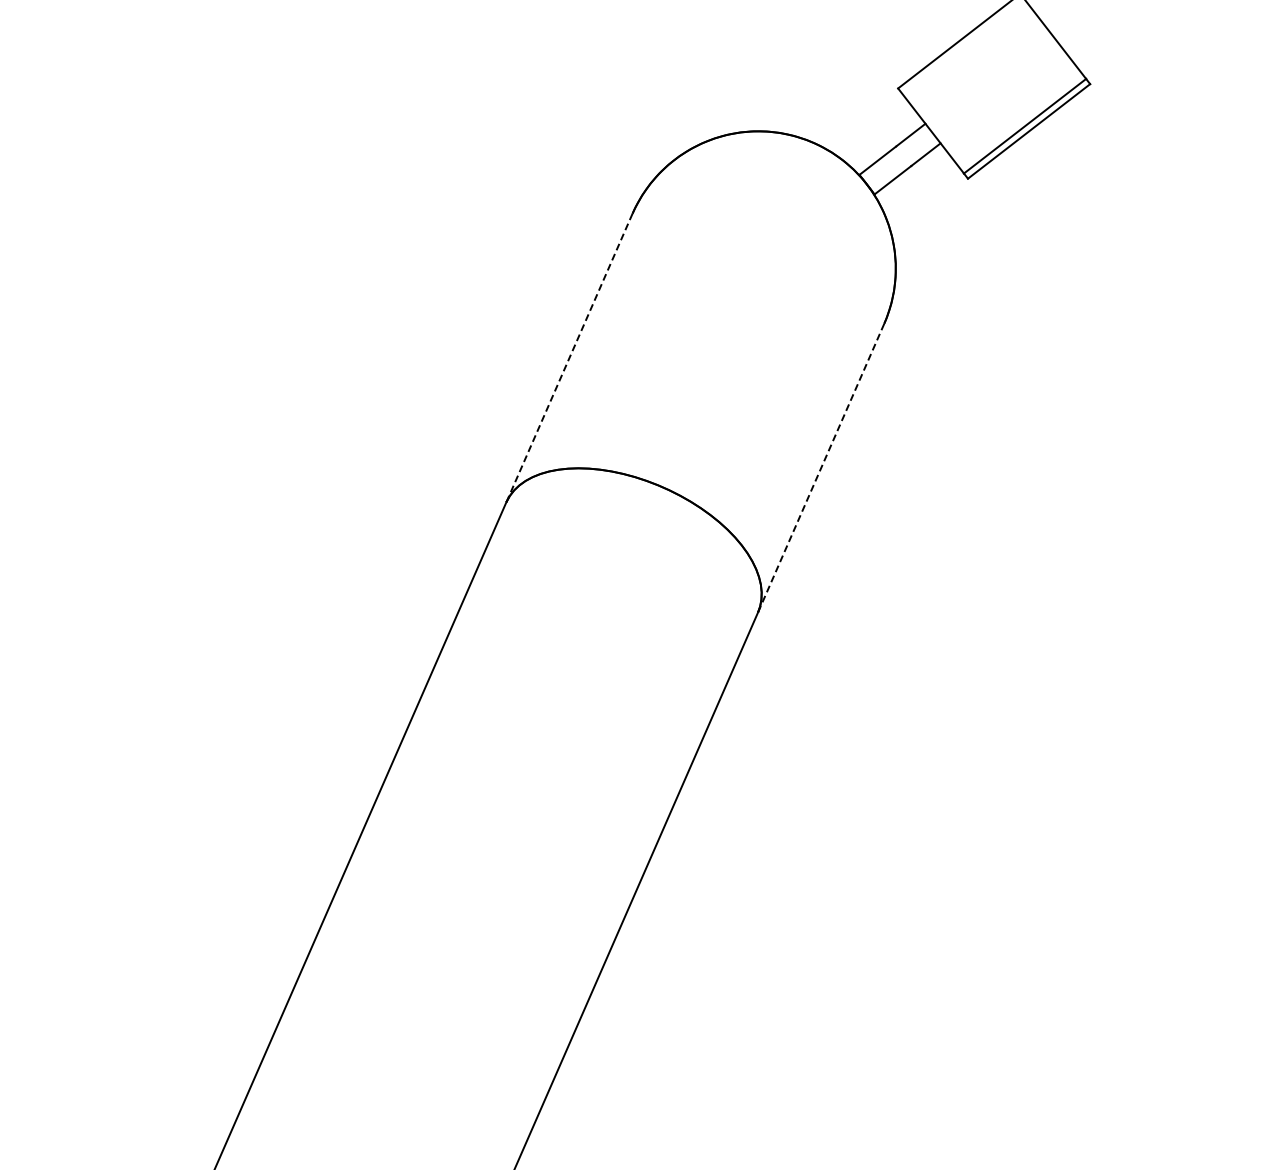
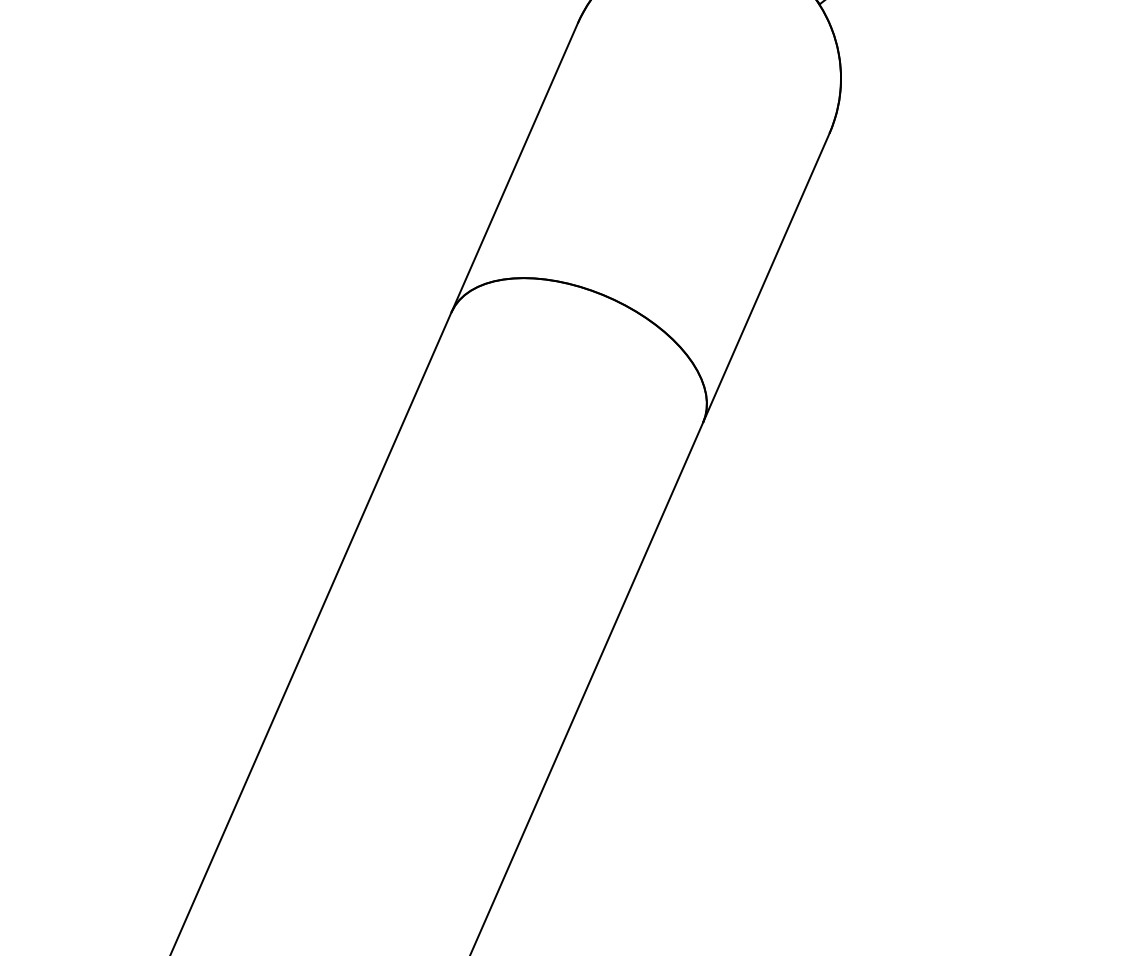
line: (569, 358) -> (514, 168), dashed -> solid
line: (821, 468) -> (766, 278), dashed -> solid

